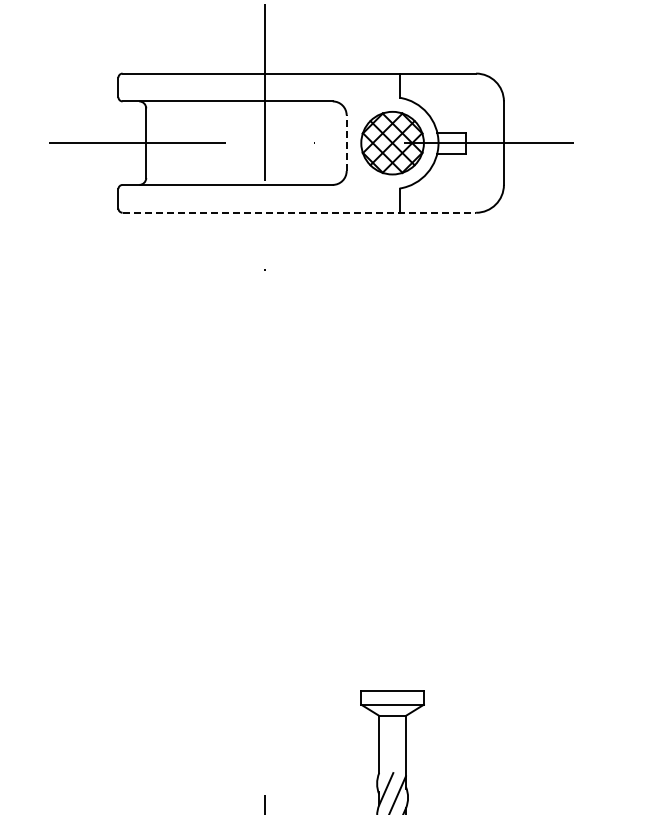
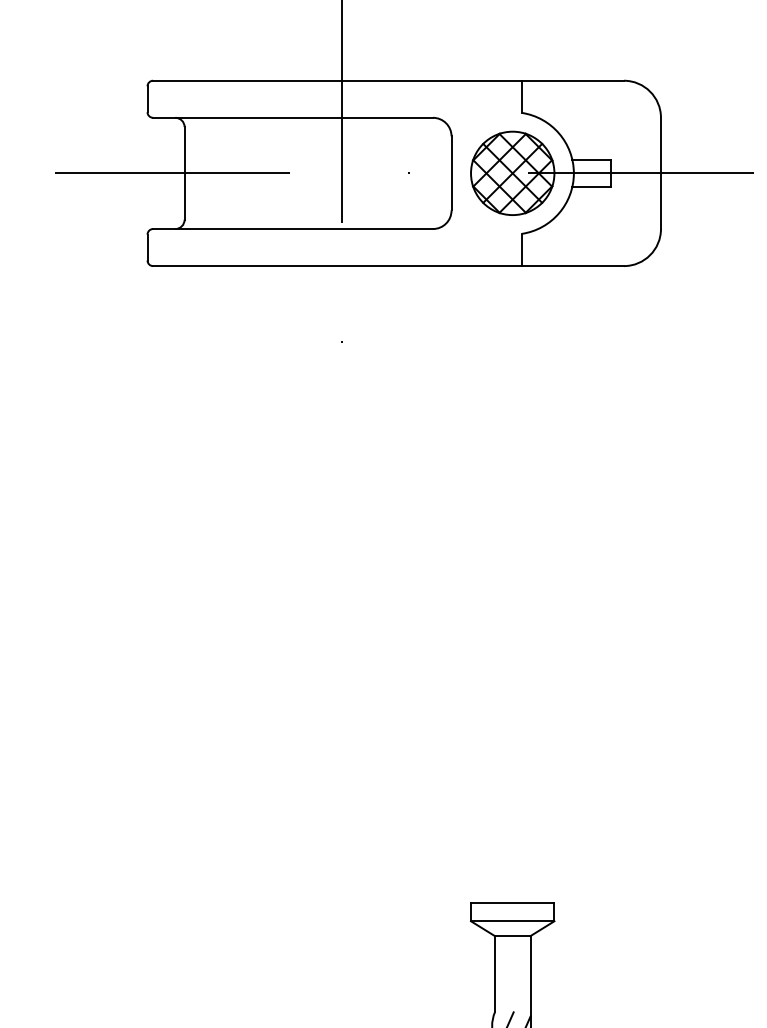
line: (346, 143) -> (451, 173), dashed -> solid
line: (299, 212) -> (388, 265), dashed -> solid

